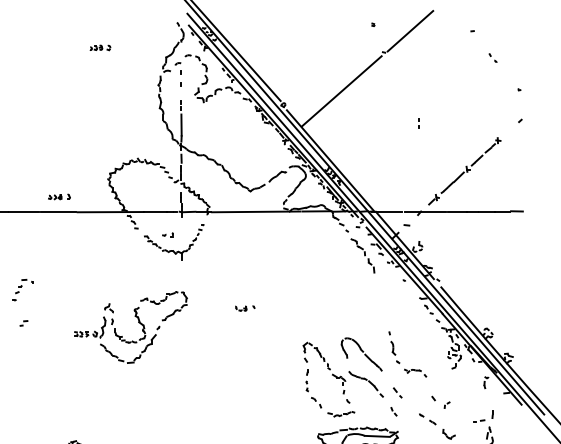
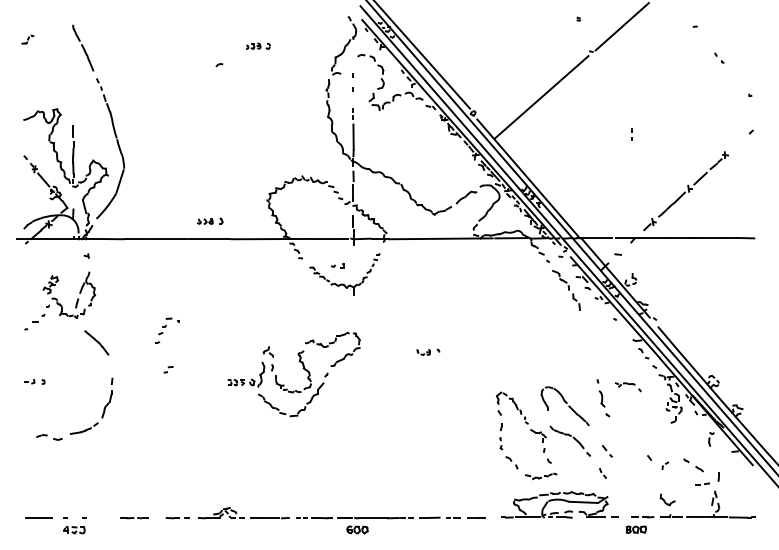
part: (178, 63) -> (219, 64), moved
part: (415, 373) -> (628, 387), moved
part: (427, 419) -> (693, 465), moved

